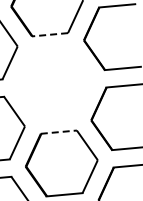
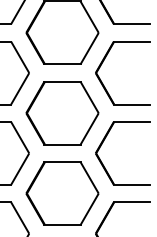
line: (49, 35) -> (61, 64), dashed -> solid
part: (54, 83) -> (62, 113), added
line: (58, 132) -> (62, 162), dashed -> solid

